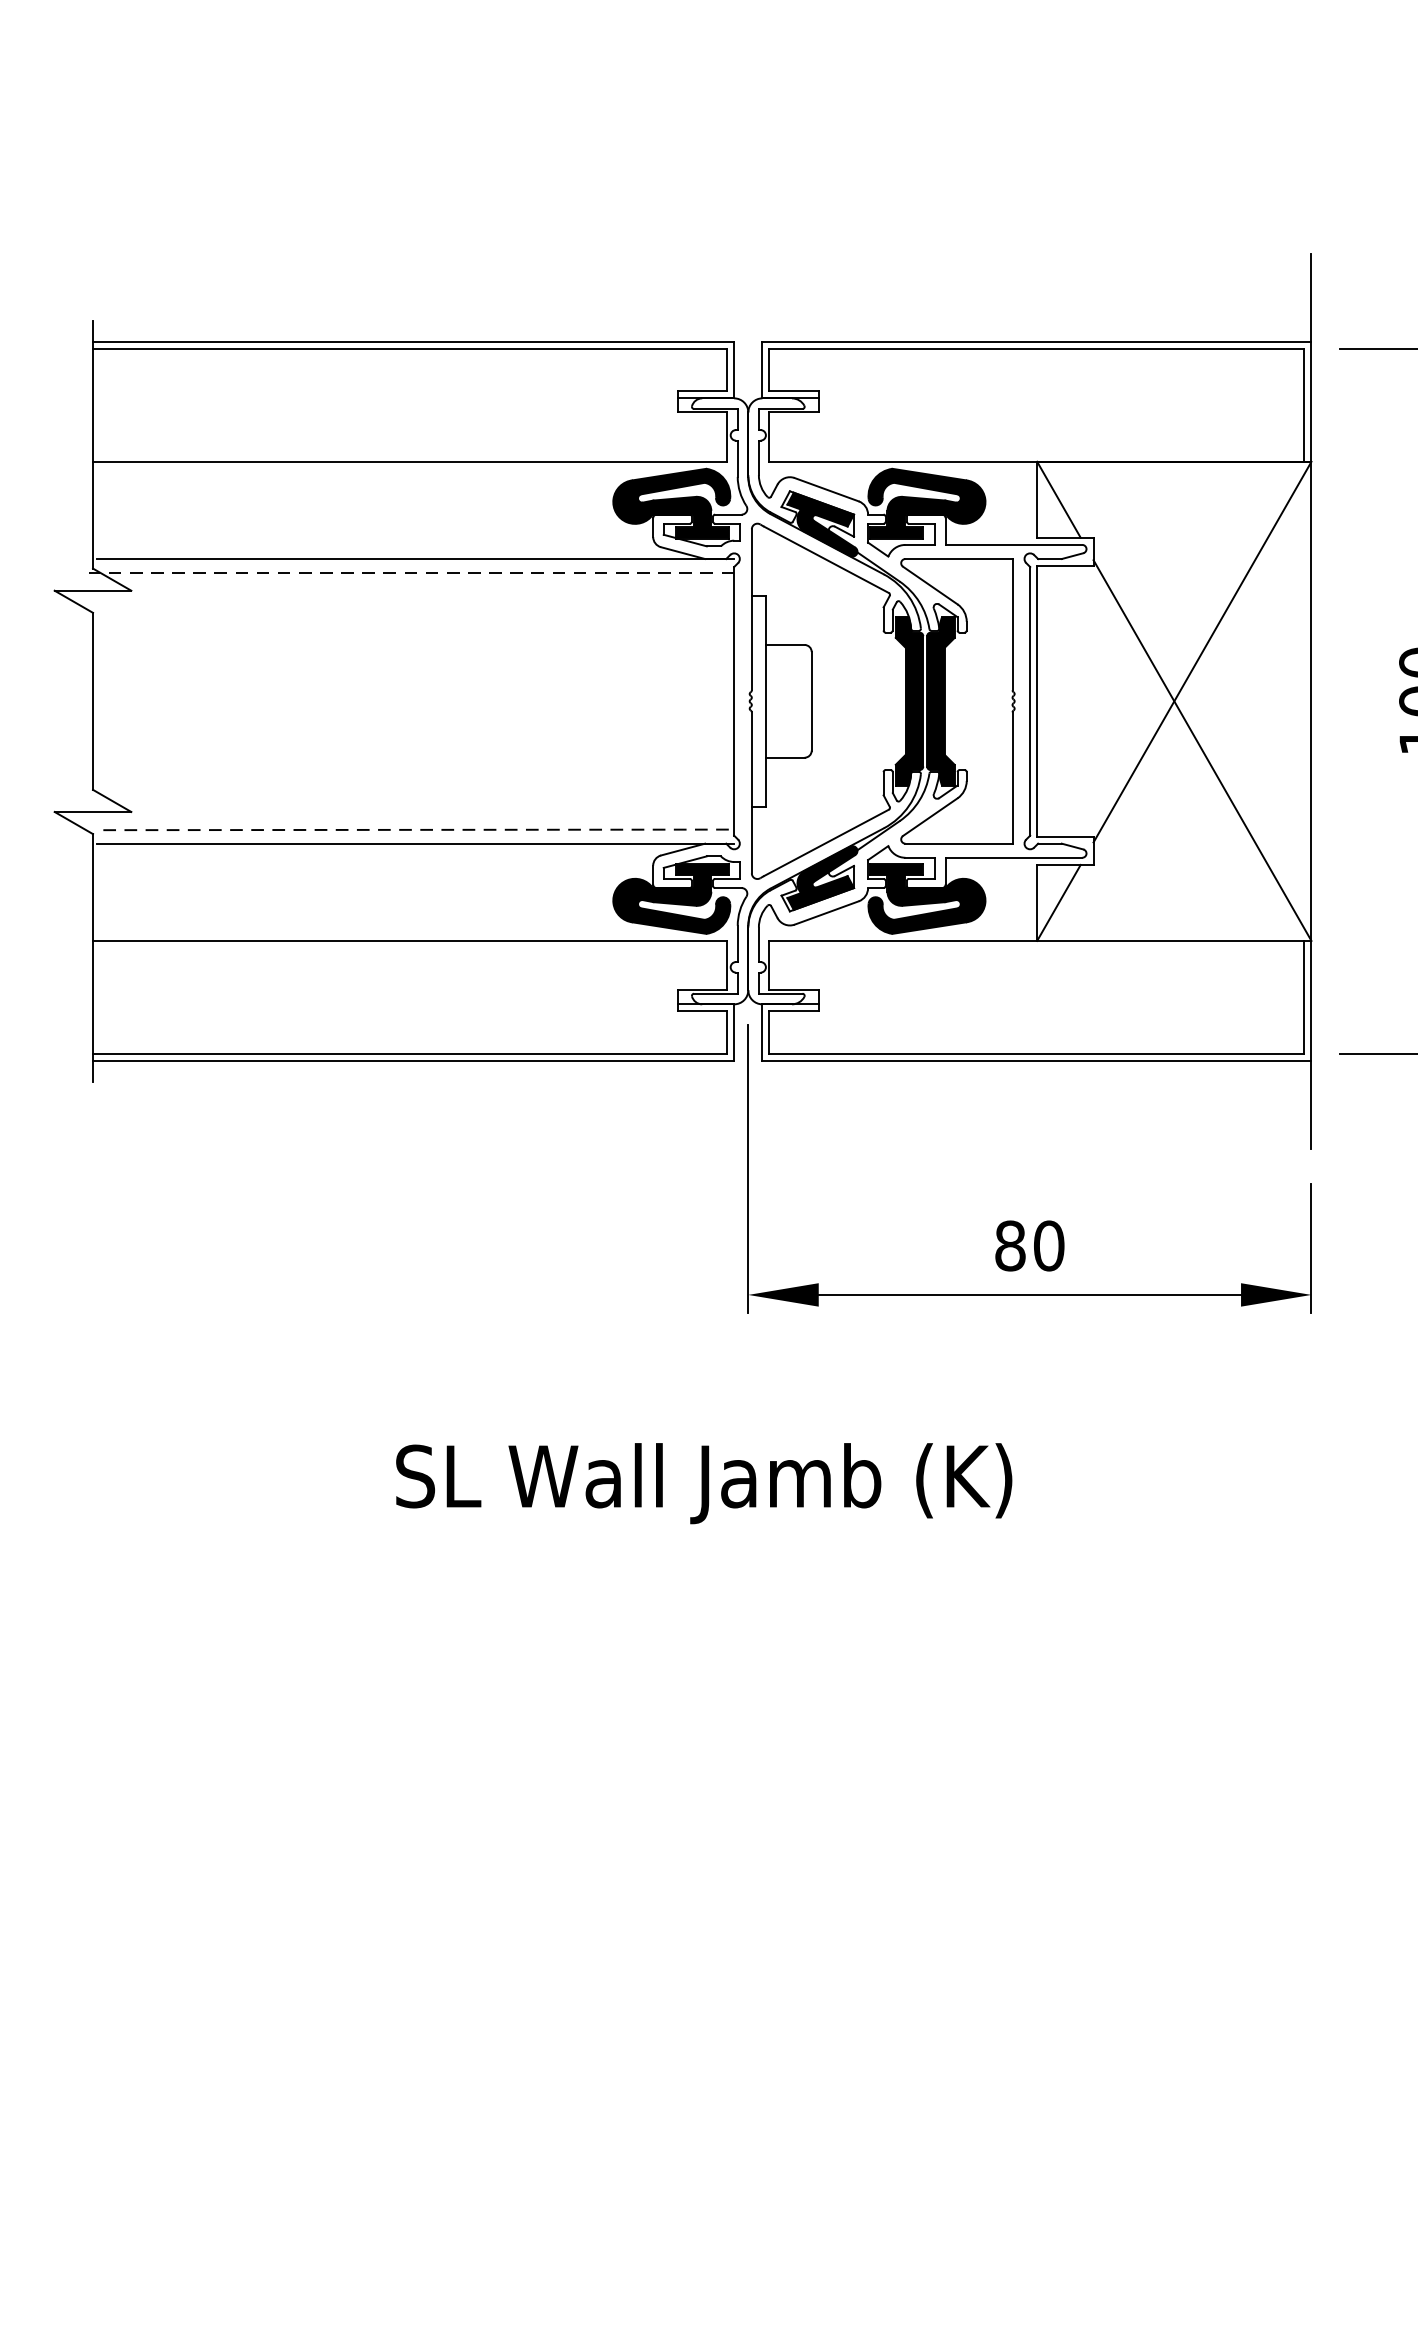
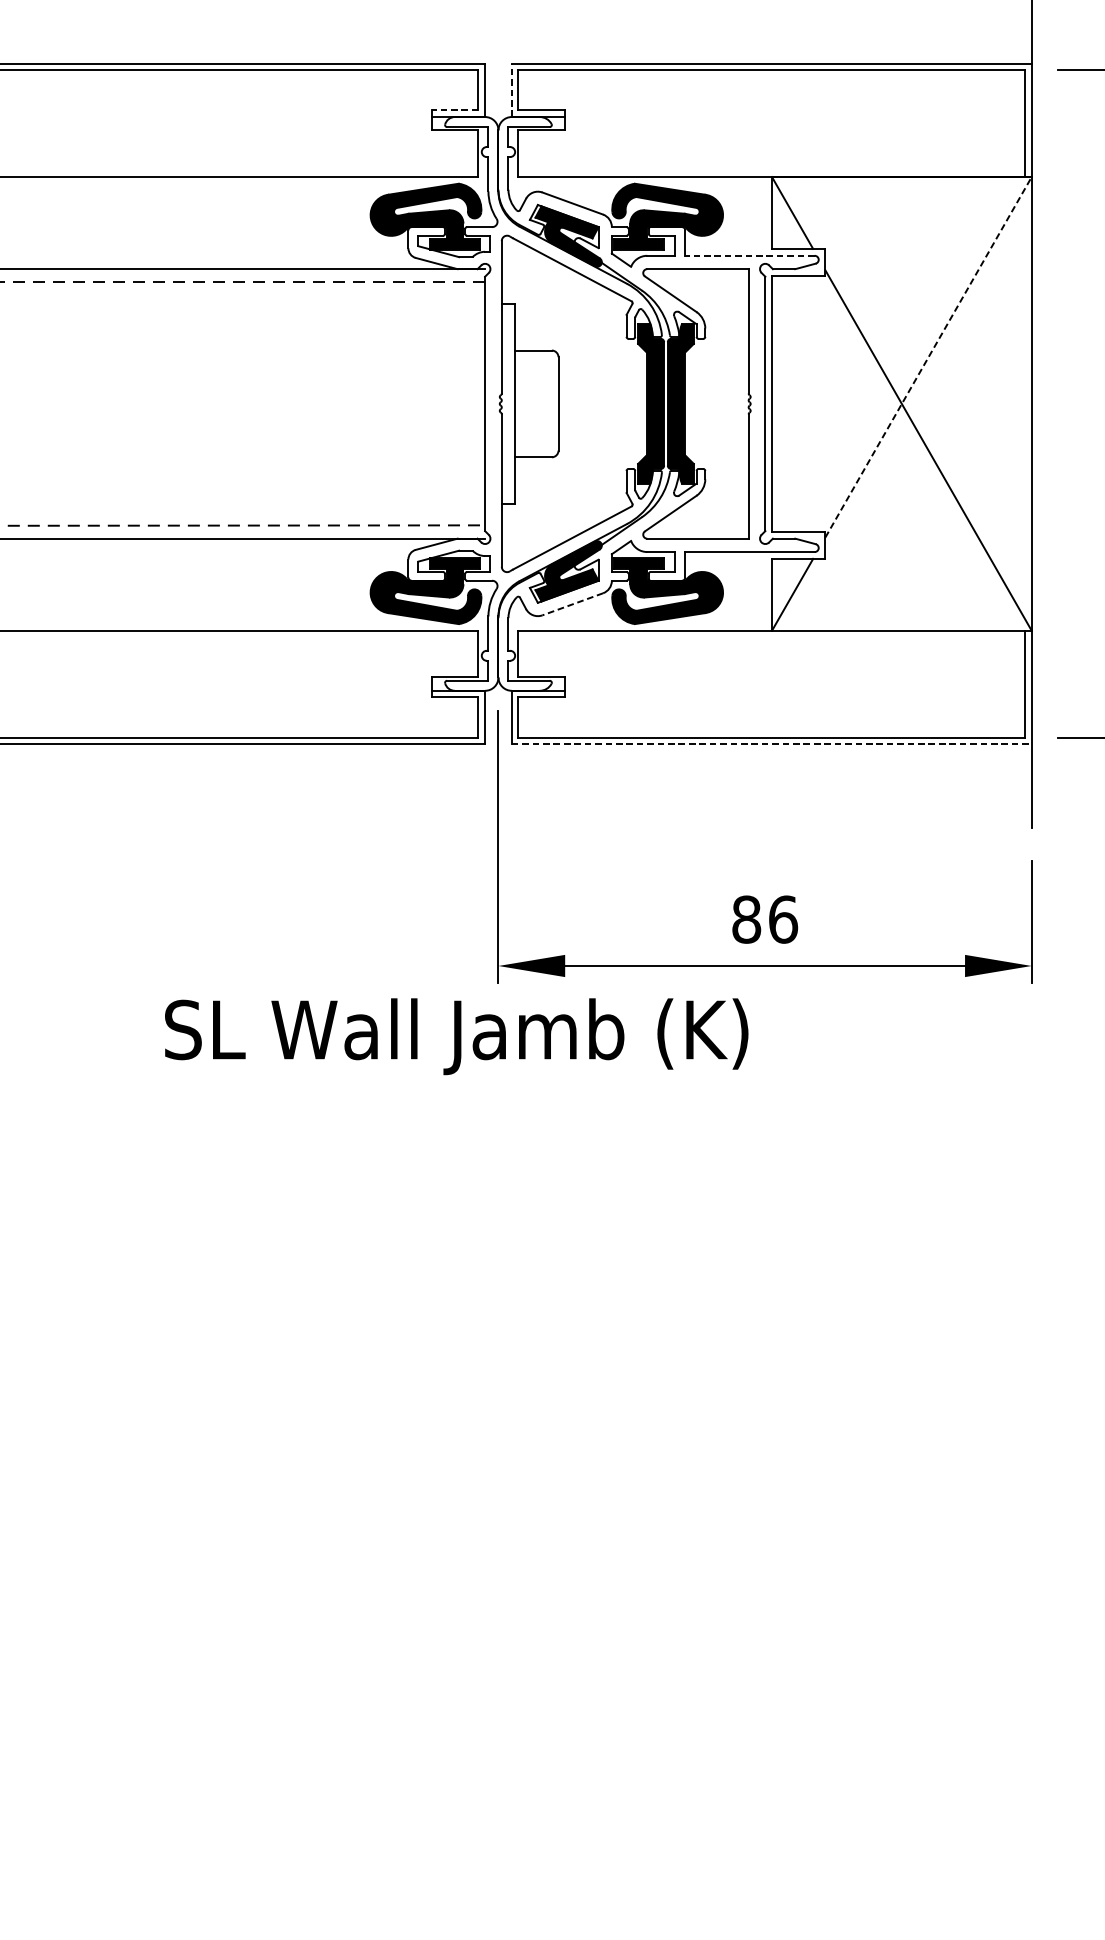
line: (762, 369) -> (511, 89), solid -> dashed
line: (702, 391) -> (455, 110), solid -> dashed
line: (1013, 544) -> (749, 255), solid -> dashed
line: (1202, 651) -> (928, 356), solid -> dashed
line: (826, 913) -> (572, 604), solid -> dashed
line: (1036, 1060) -> (771, 744), solid -> dashed
text: (1049, 1245) -> (783, 919), 80 -> 86
text: (704, 1483) -> (456, 1036), moved

